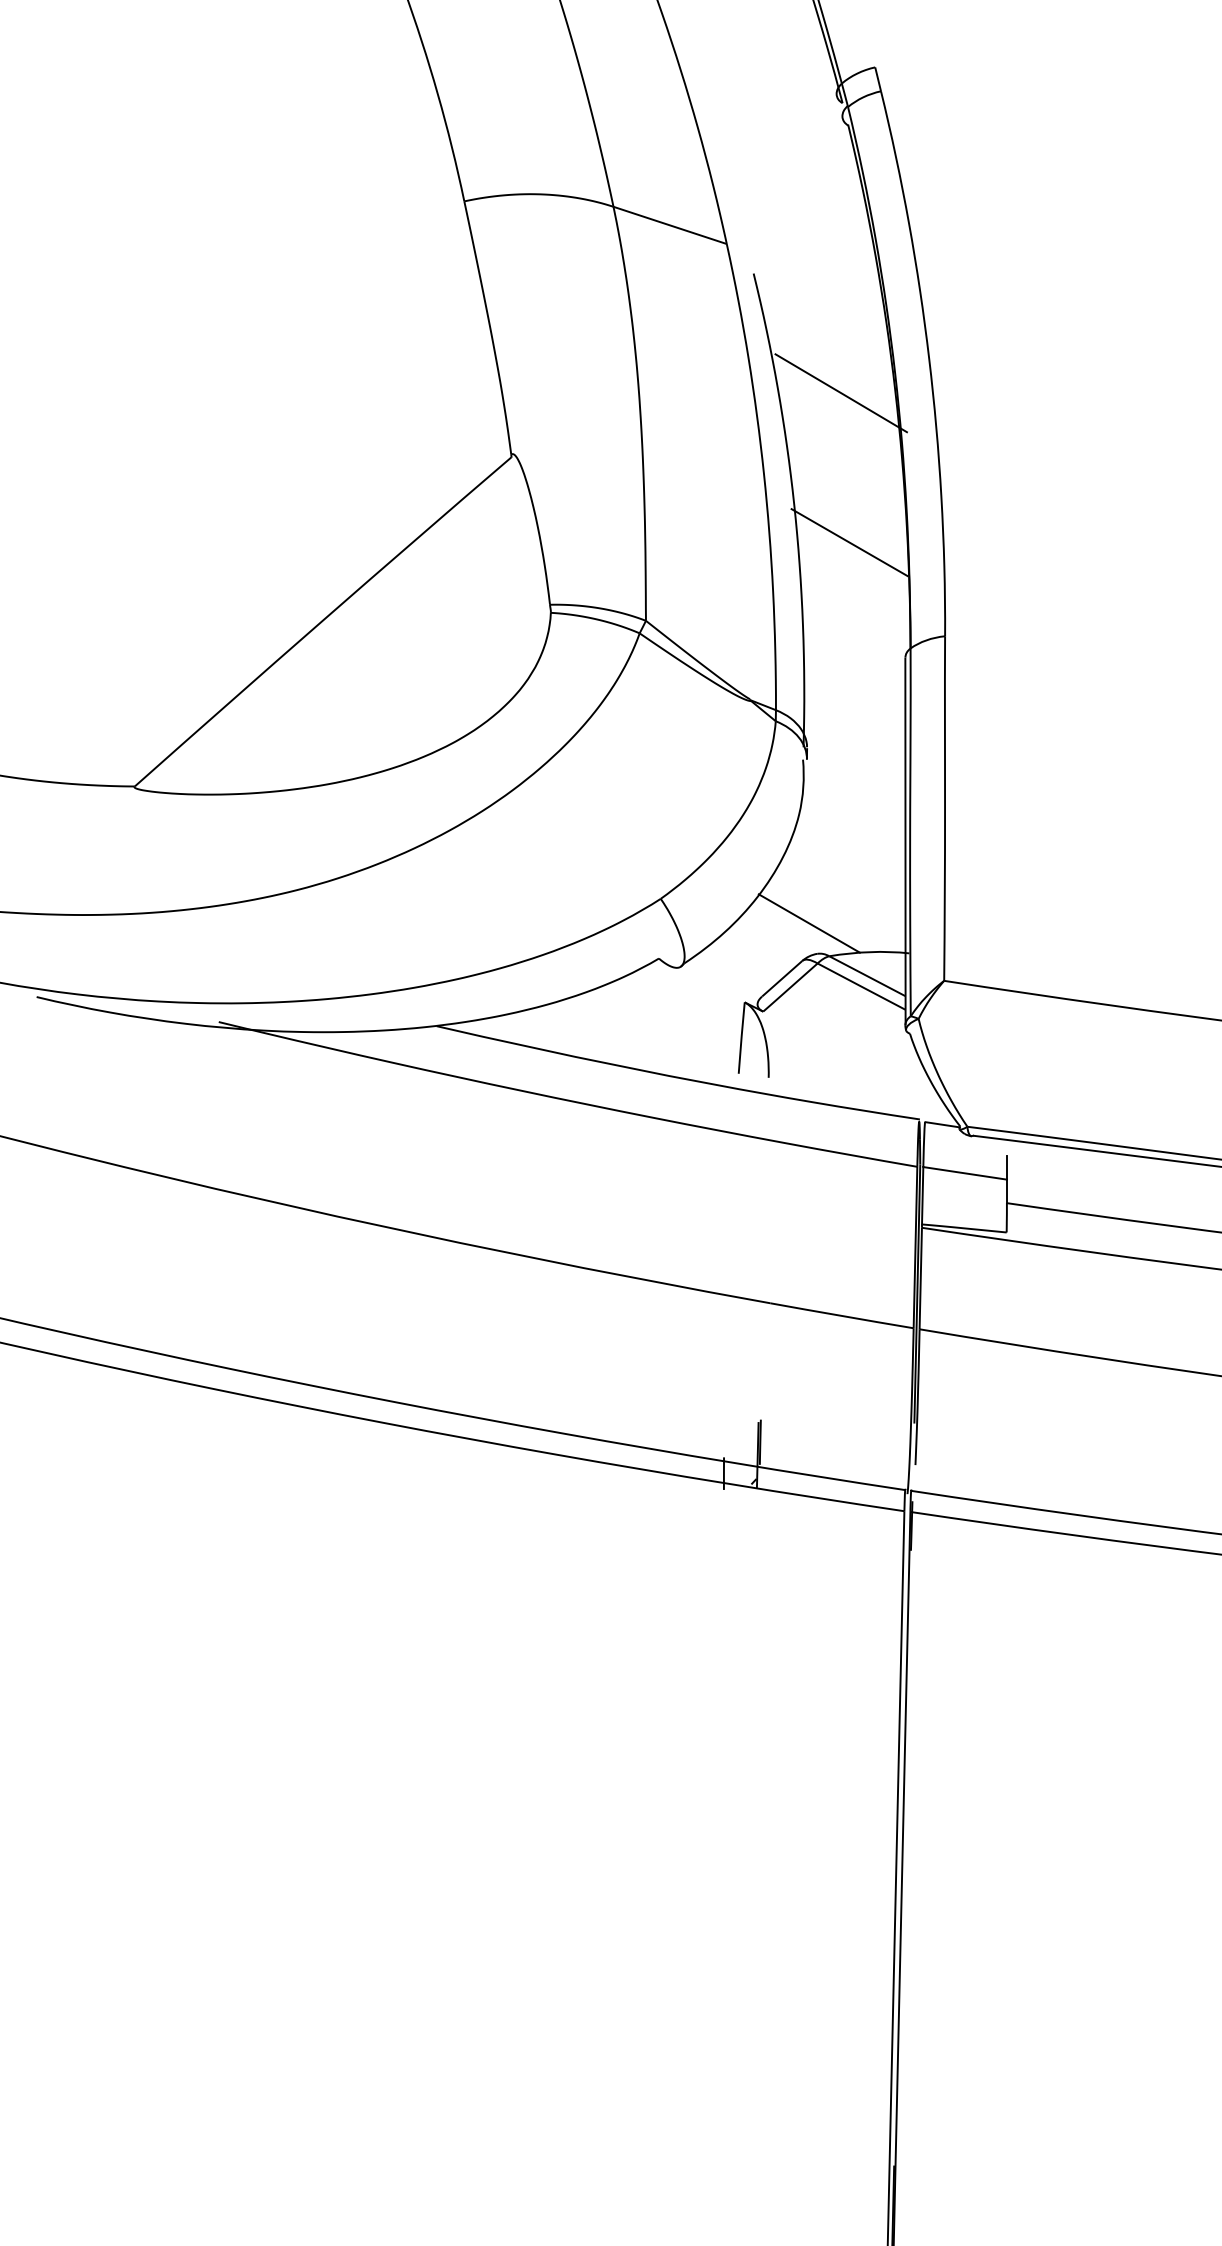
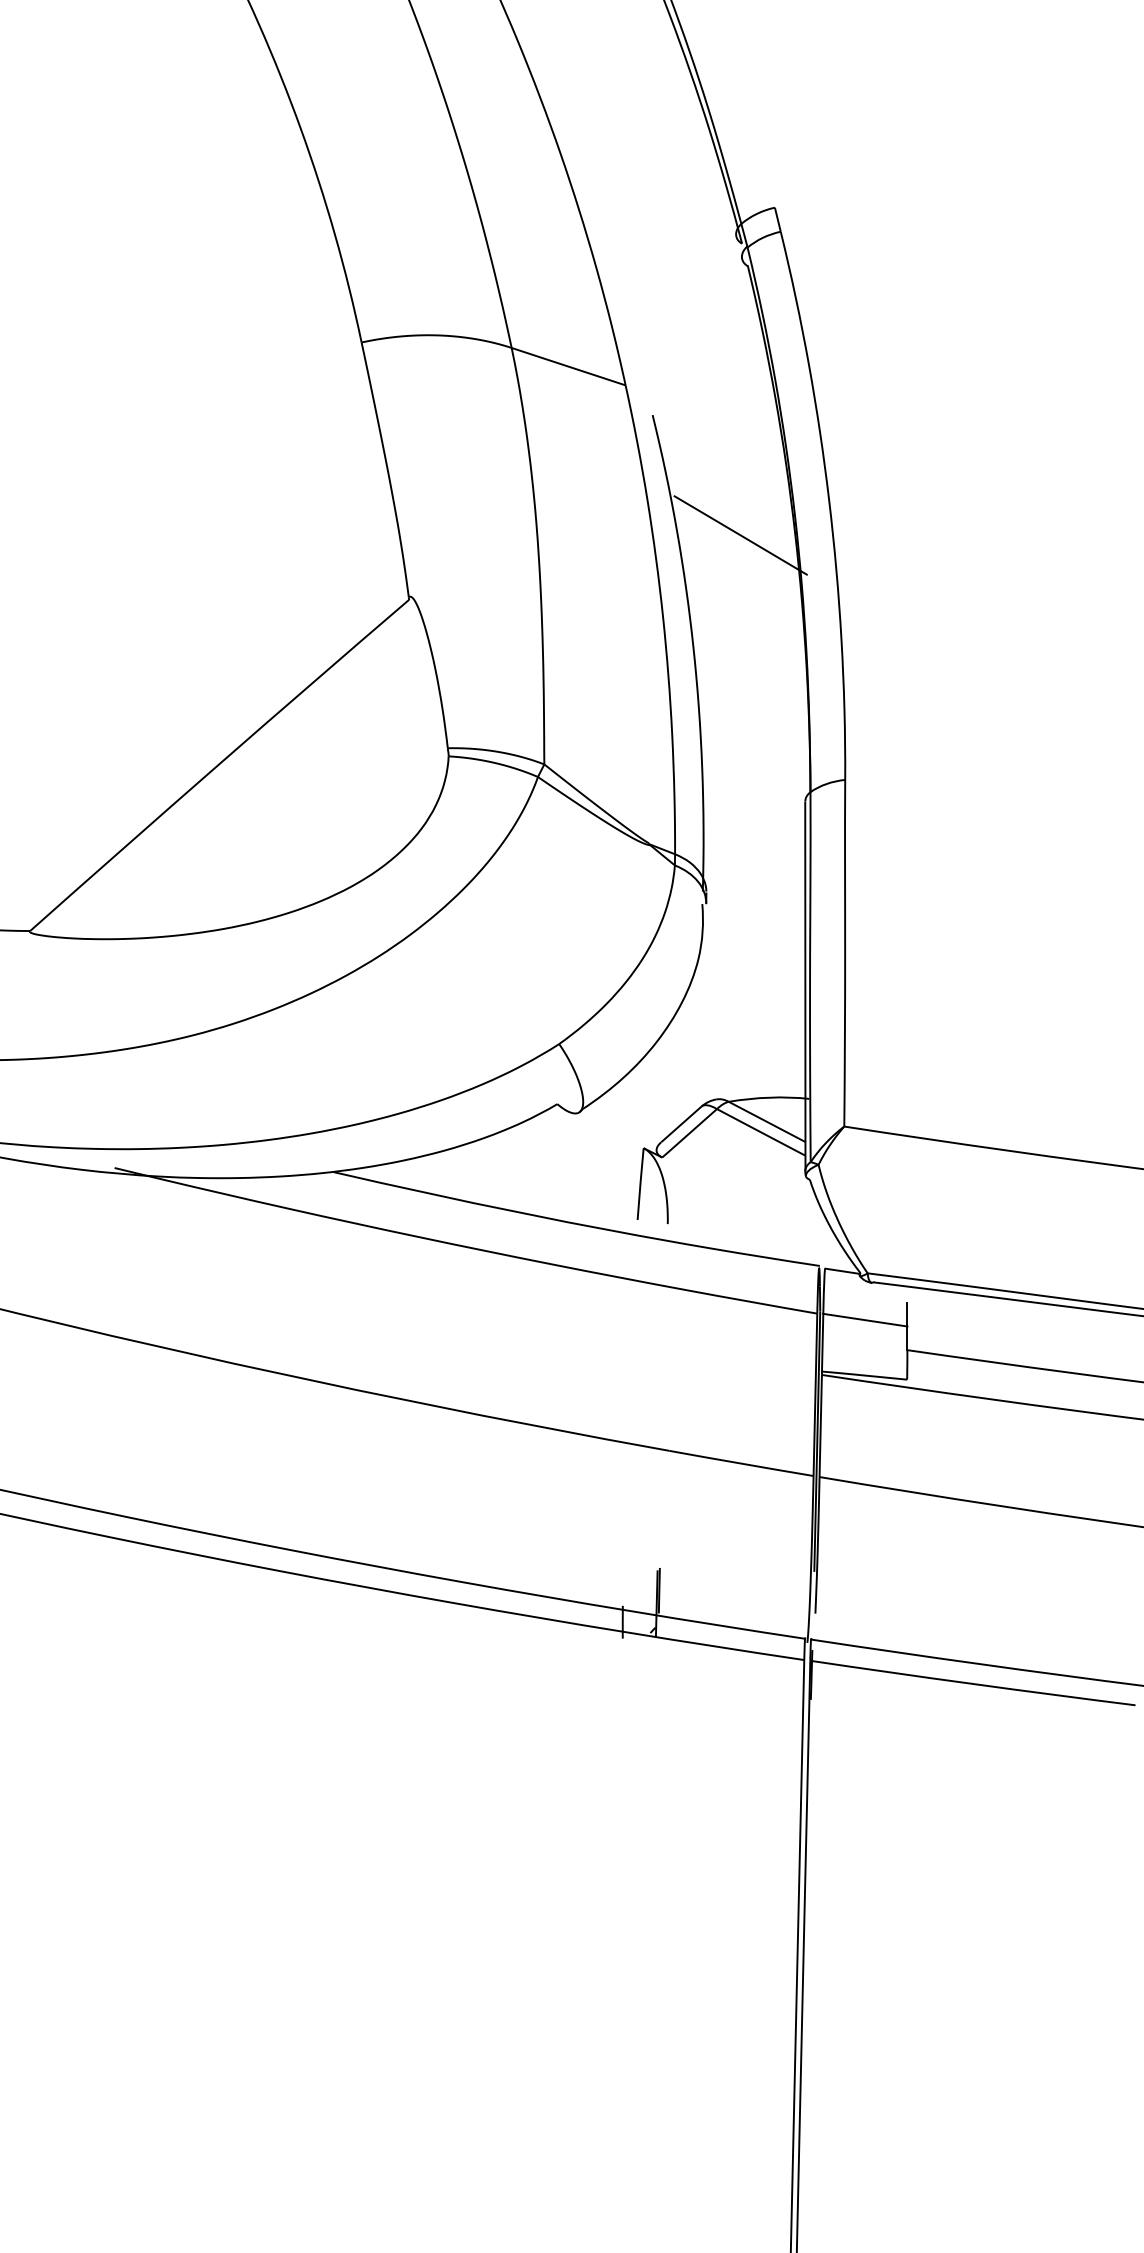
line: (849, 542) -> (749, 685), removed
line: (808, 923) -> (707, 1068), removed

